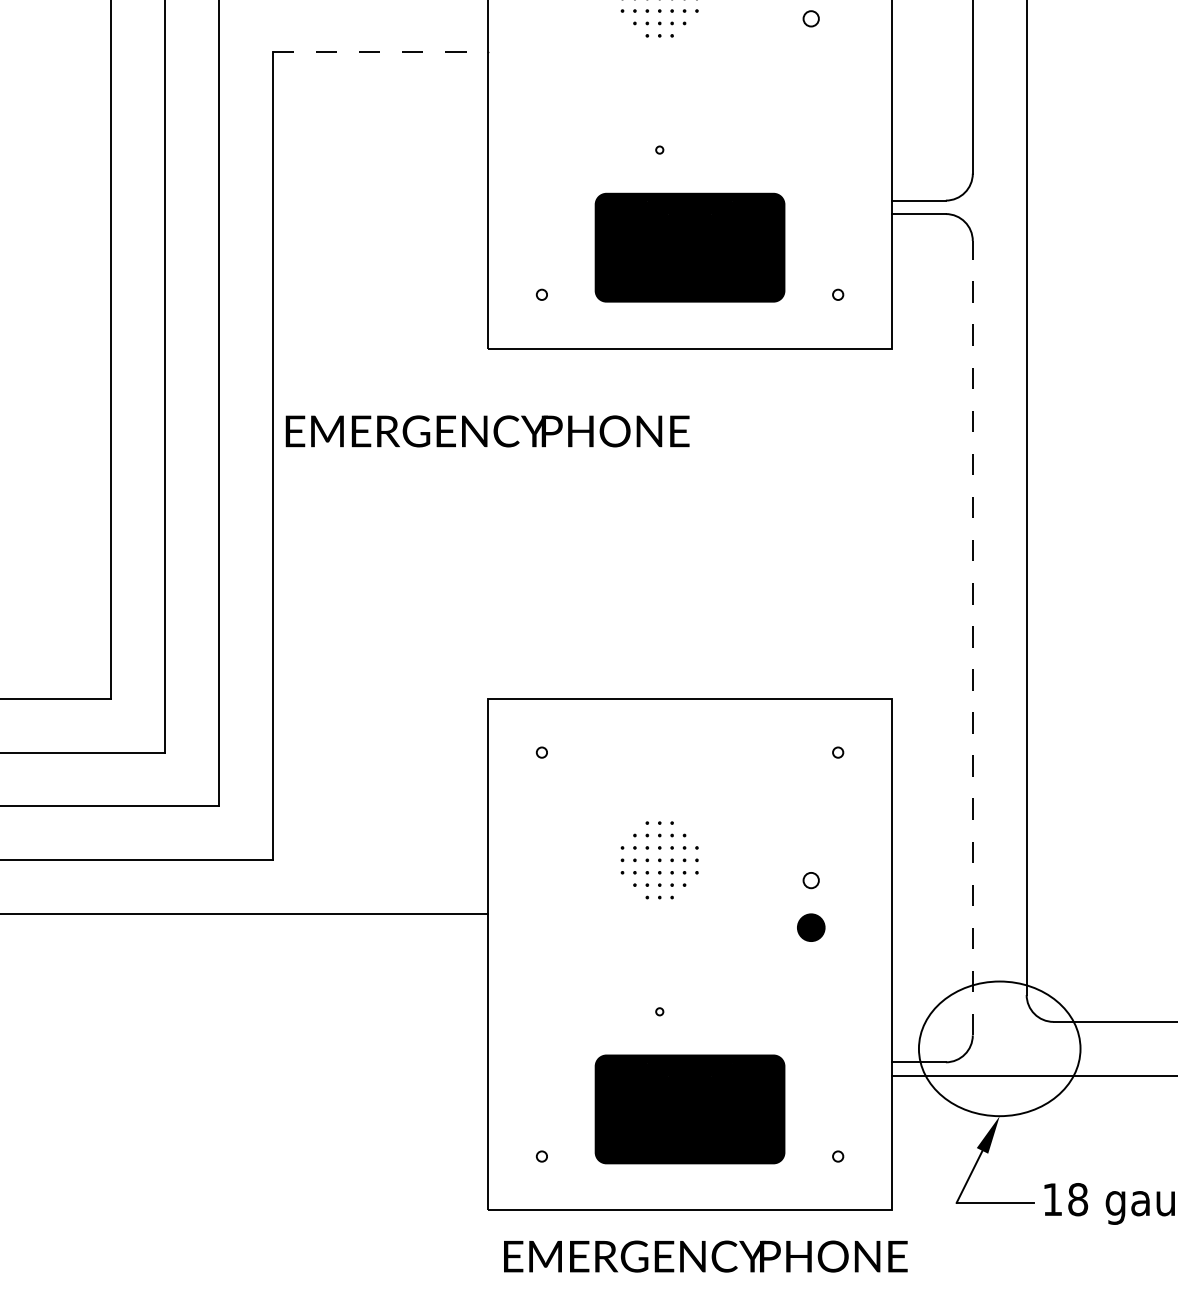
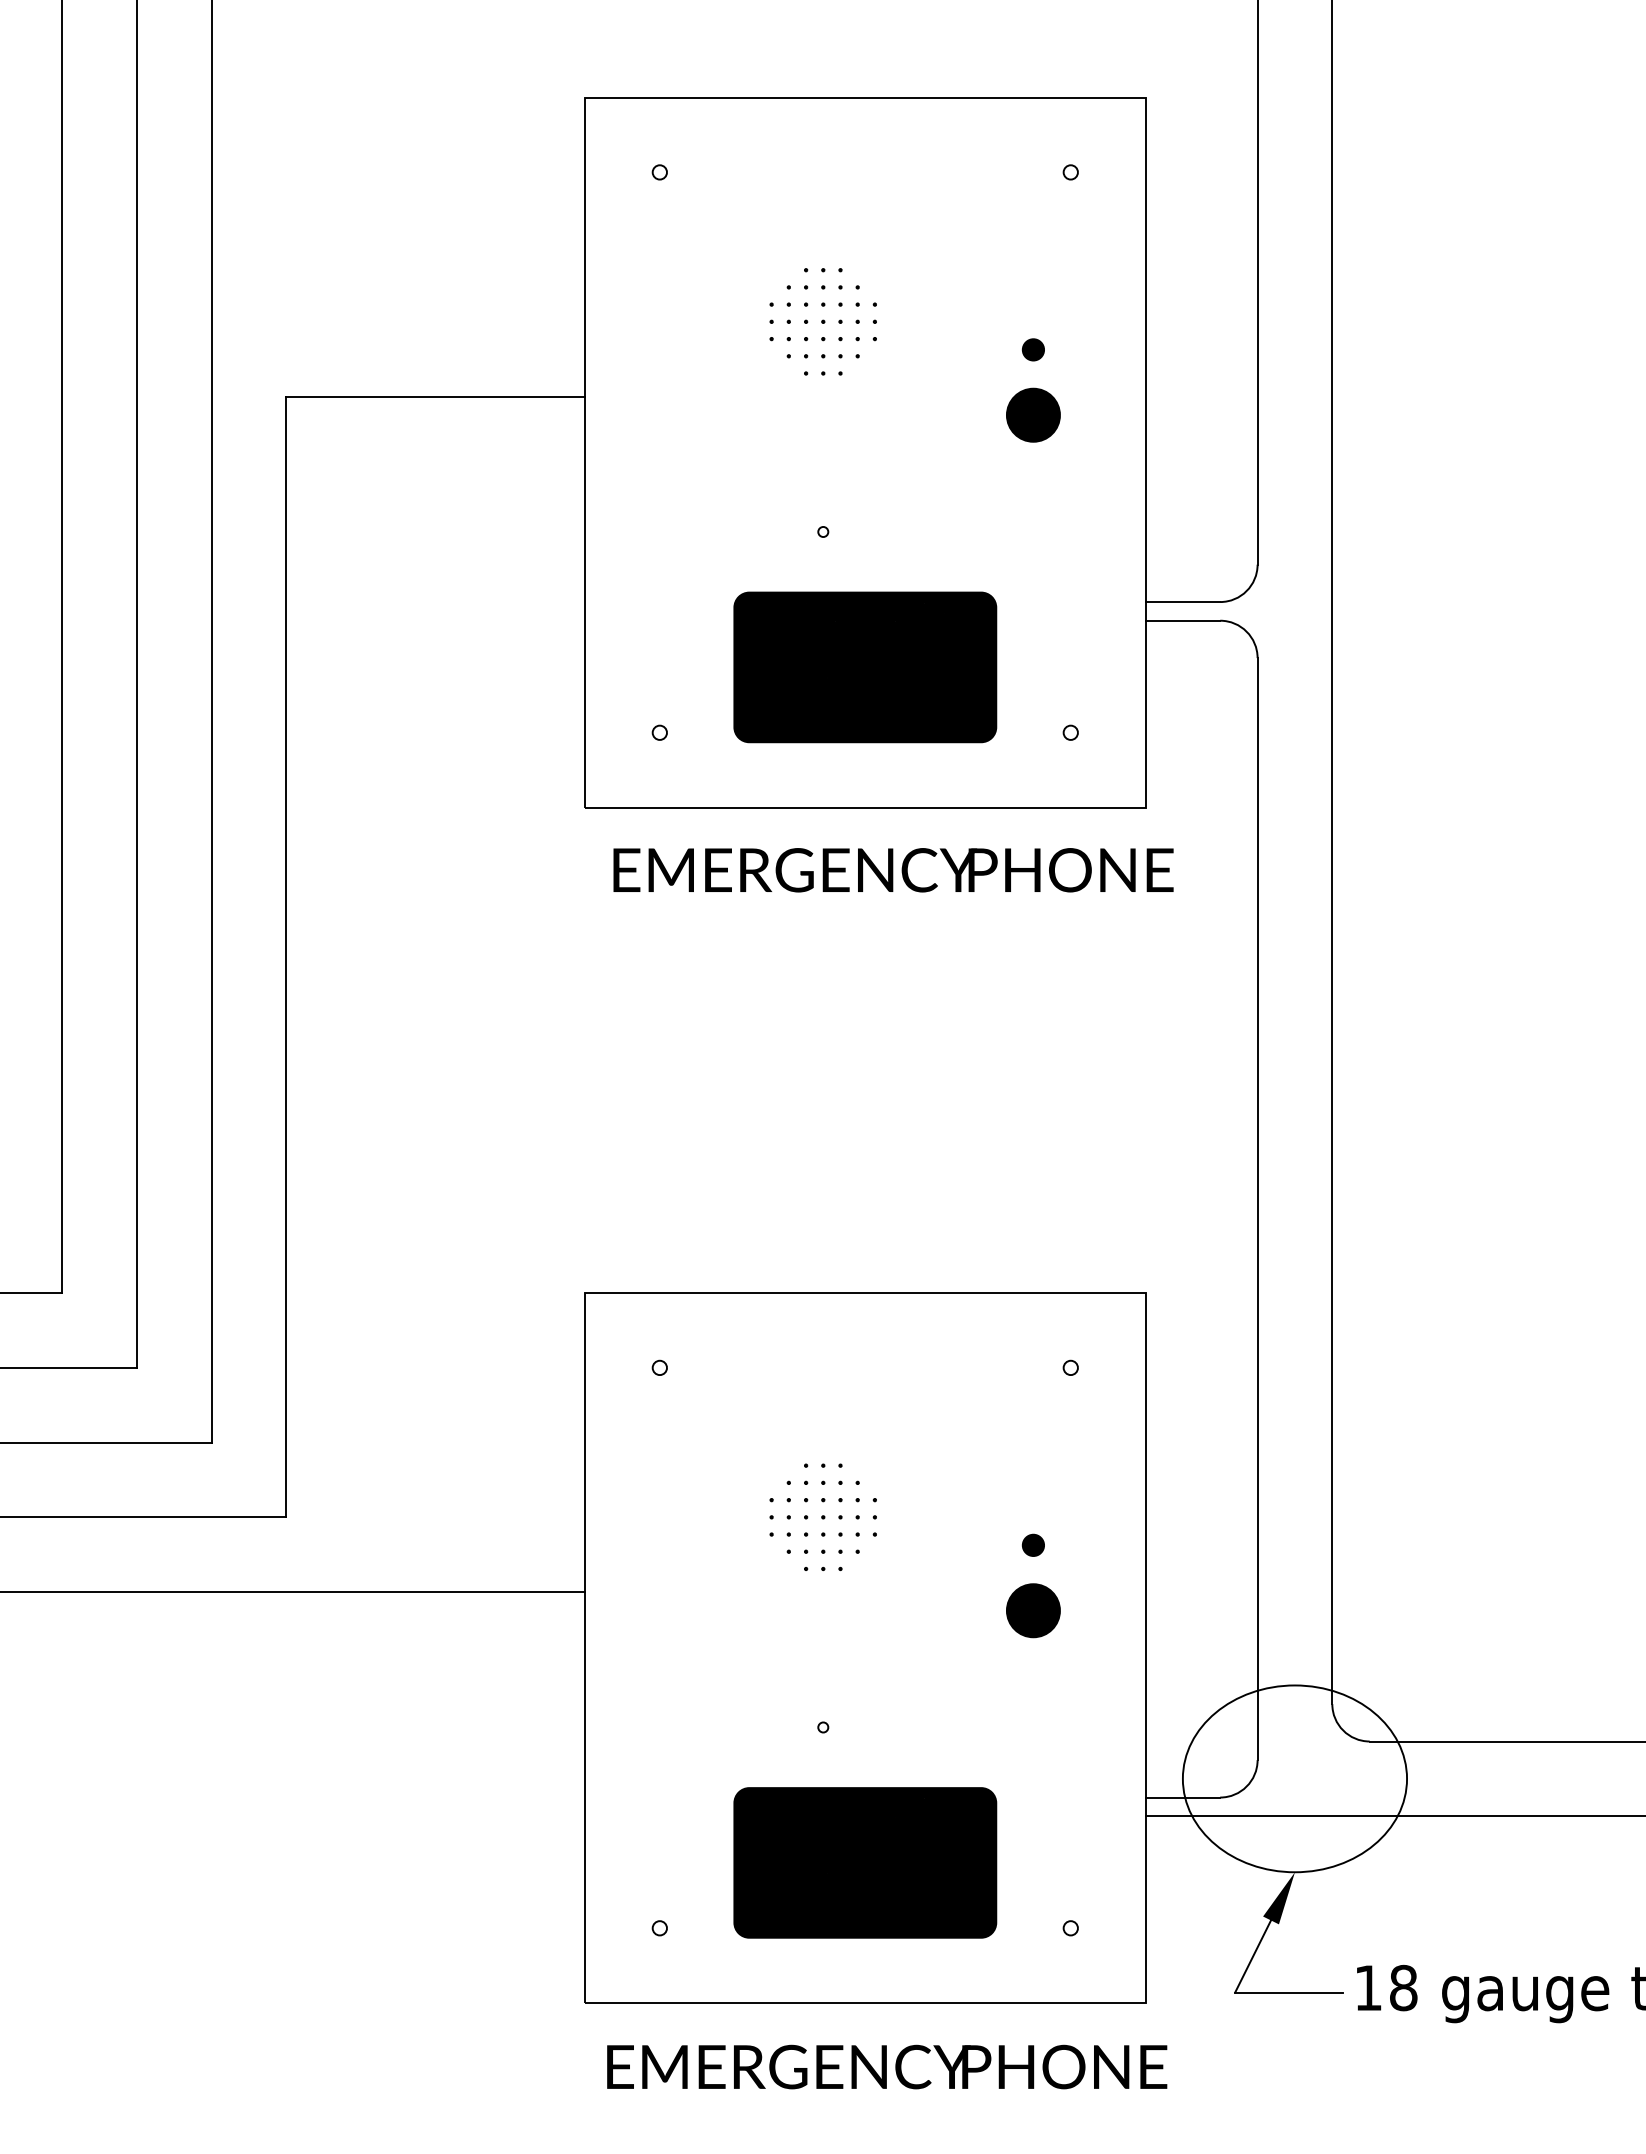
fill: (811, 18) -> (1033, 349), added
line: (380, 52) -> (436, 396), dashed -> solid
part: (811, 65) -> (1033, 414), added
text: (487, 431) -> (893, 870), moved
line: (972, 637) -> (1257, 1208), dashed -> solid
fill: (811, 880) -> (1033, 1545), added
part: (811, 927) -> (1033, 1610), size x1.43

